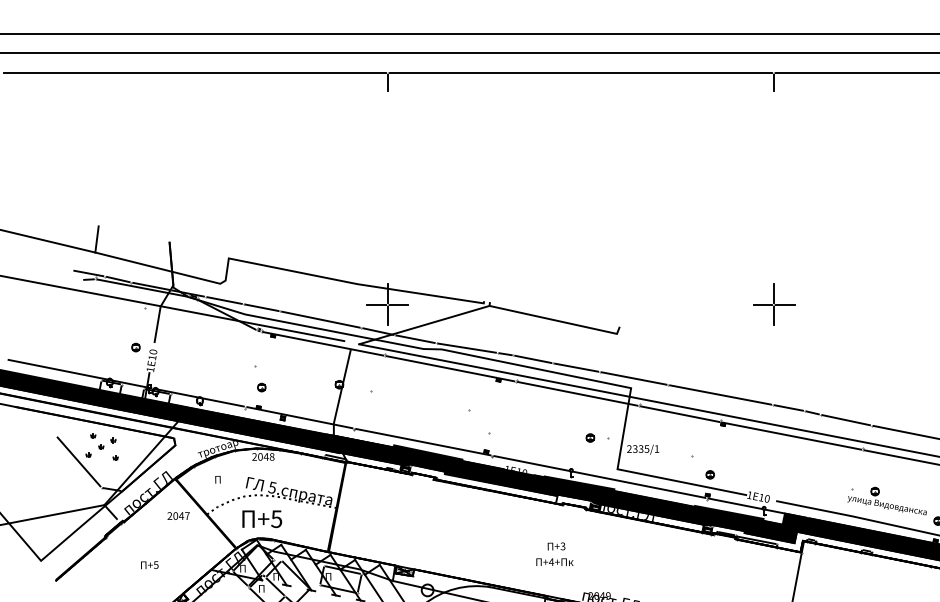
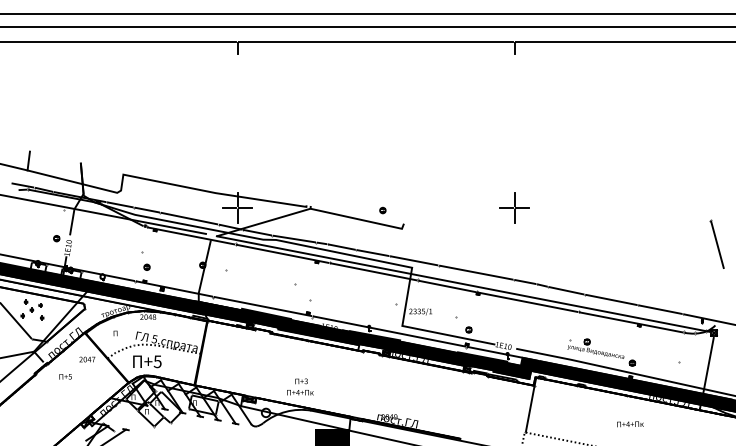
part: (589, 437) -> (382, 210), moved
text: (555, 553) -> (300, 386), moved
text: (149, 564) -> (65, 376), moved

